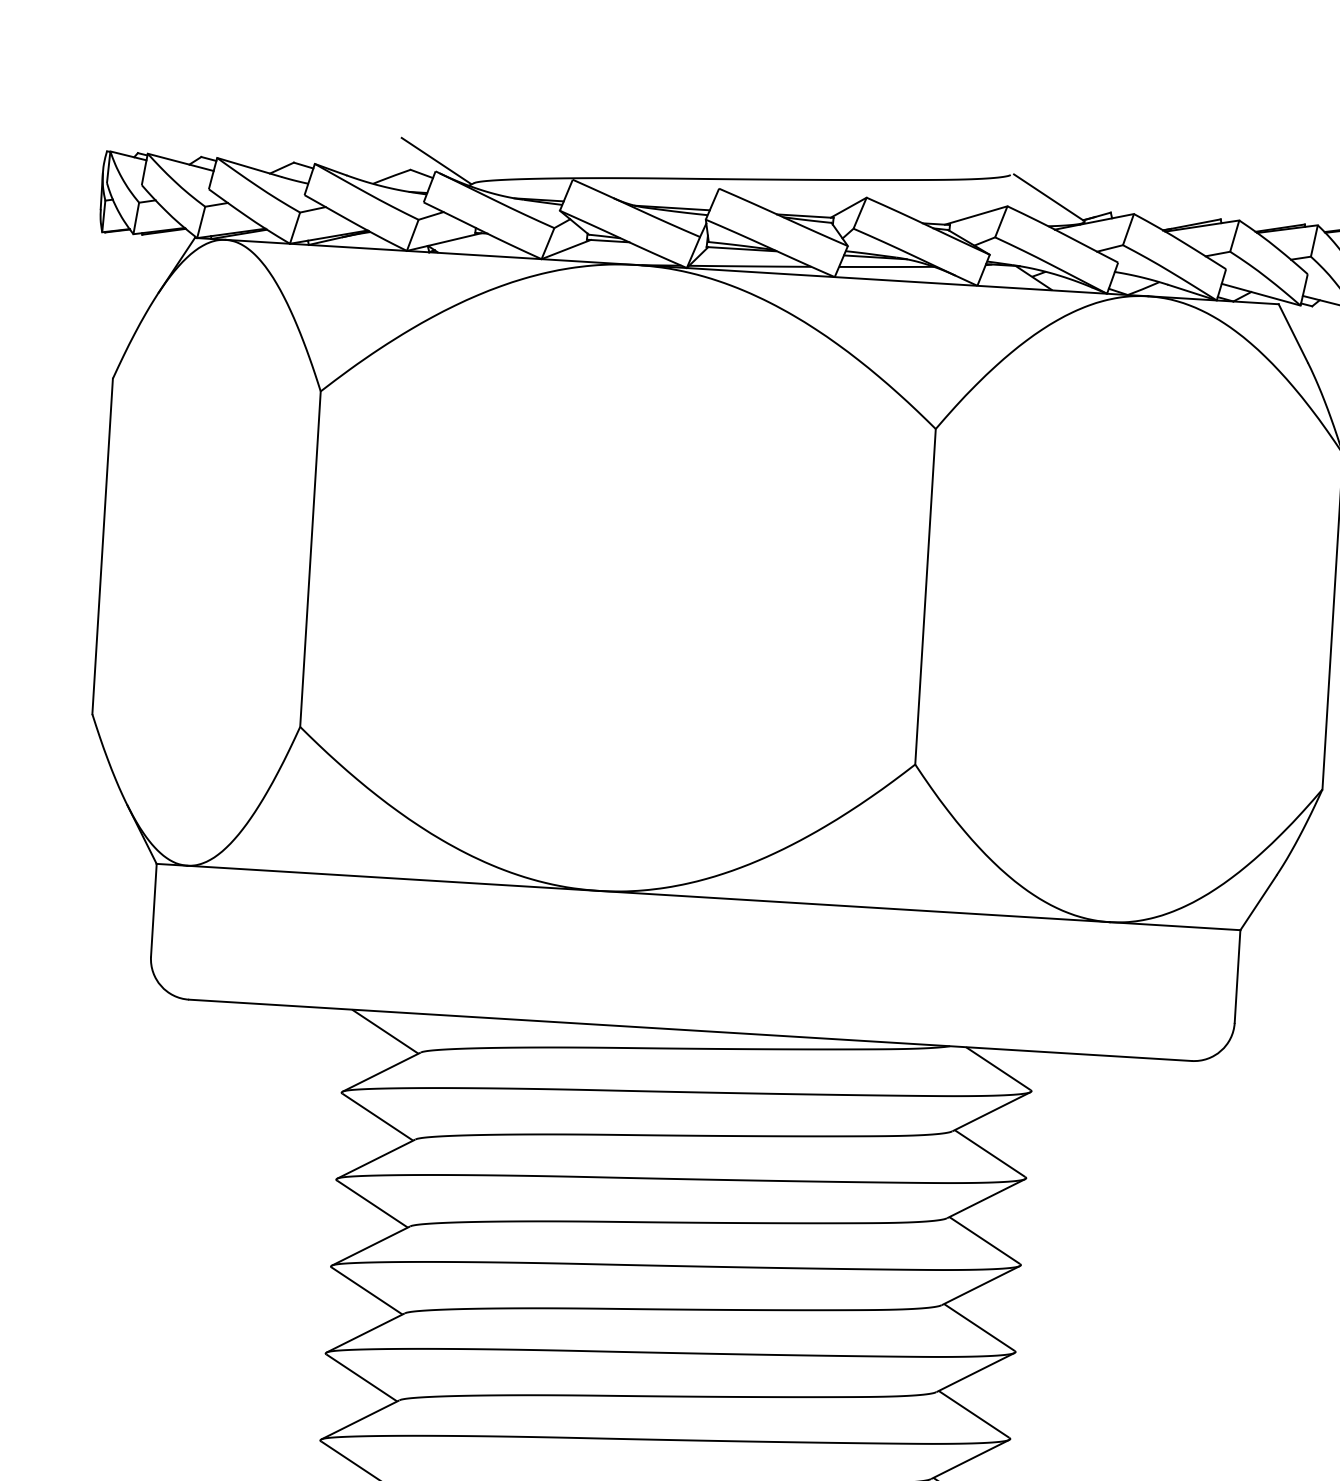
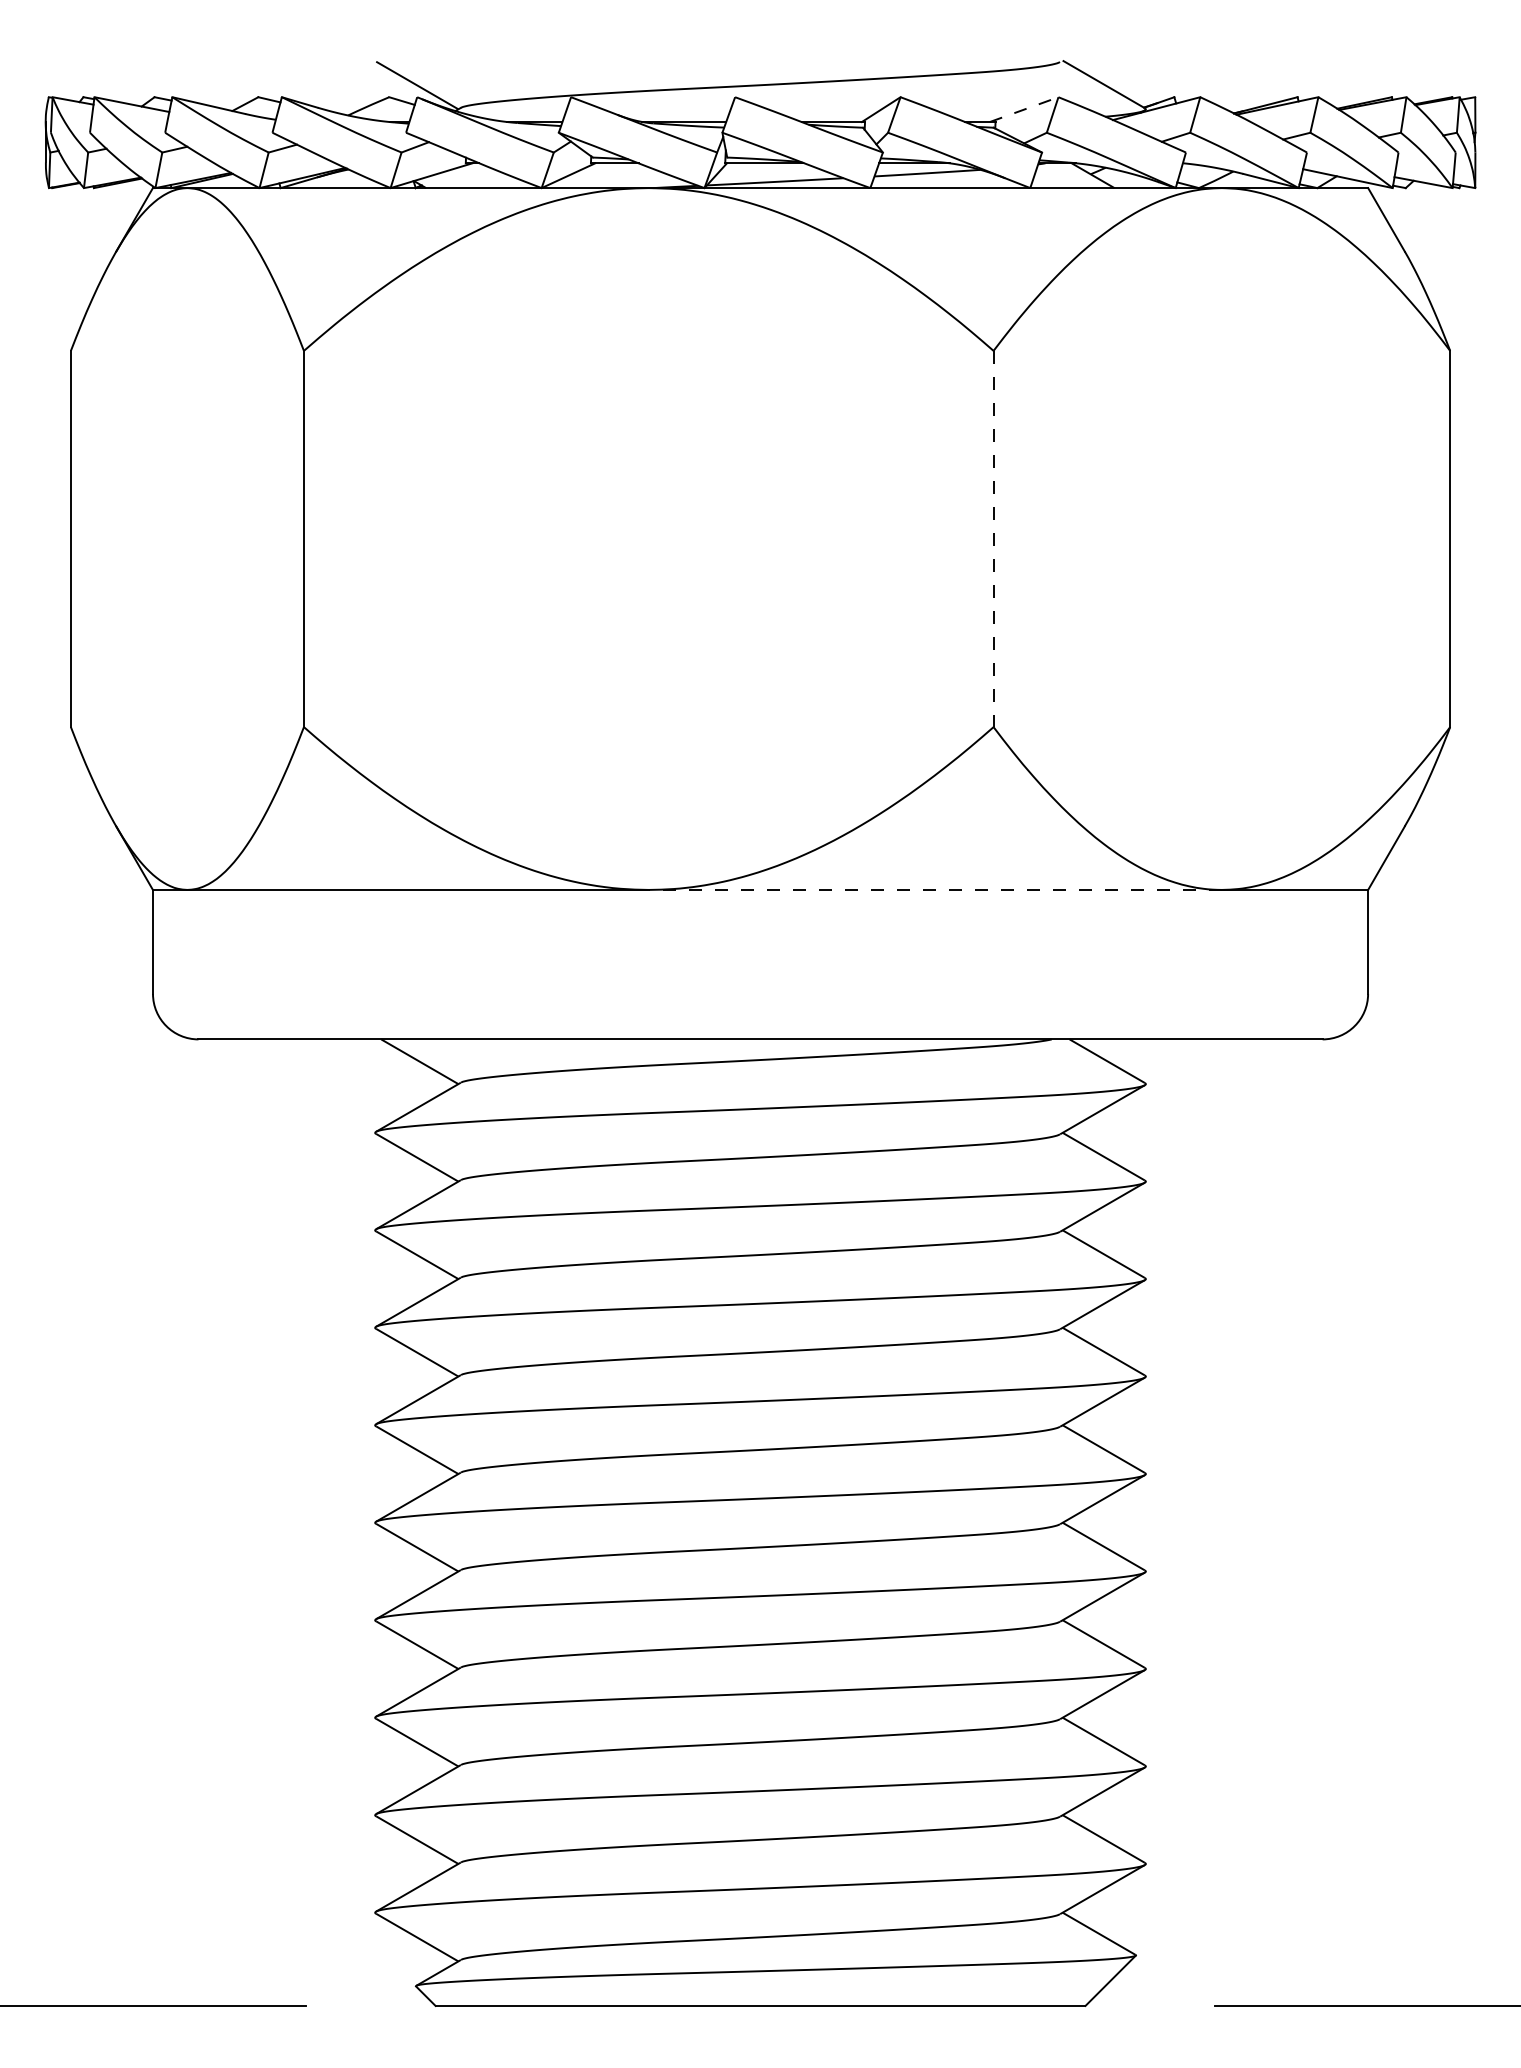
line: (976, 215) -> (1024, 109), solid -> dashed
line: (925, 597) -> (993, 539), solid -> dashed
line: (854, 906) -> (935, 889), solid -> dashed

